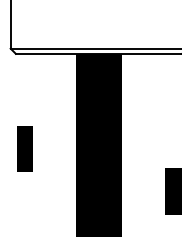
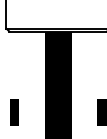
line: (24, 149) -> (14, 112), moved

